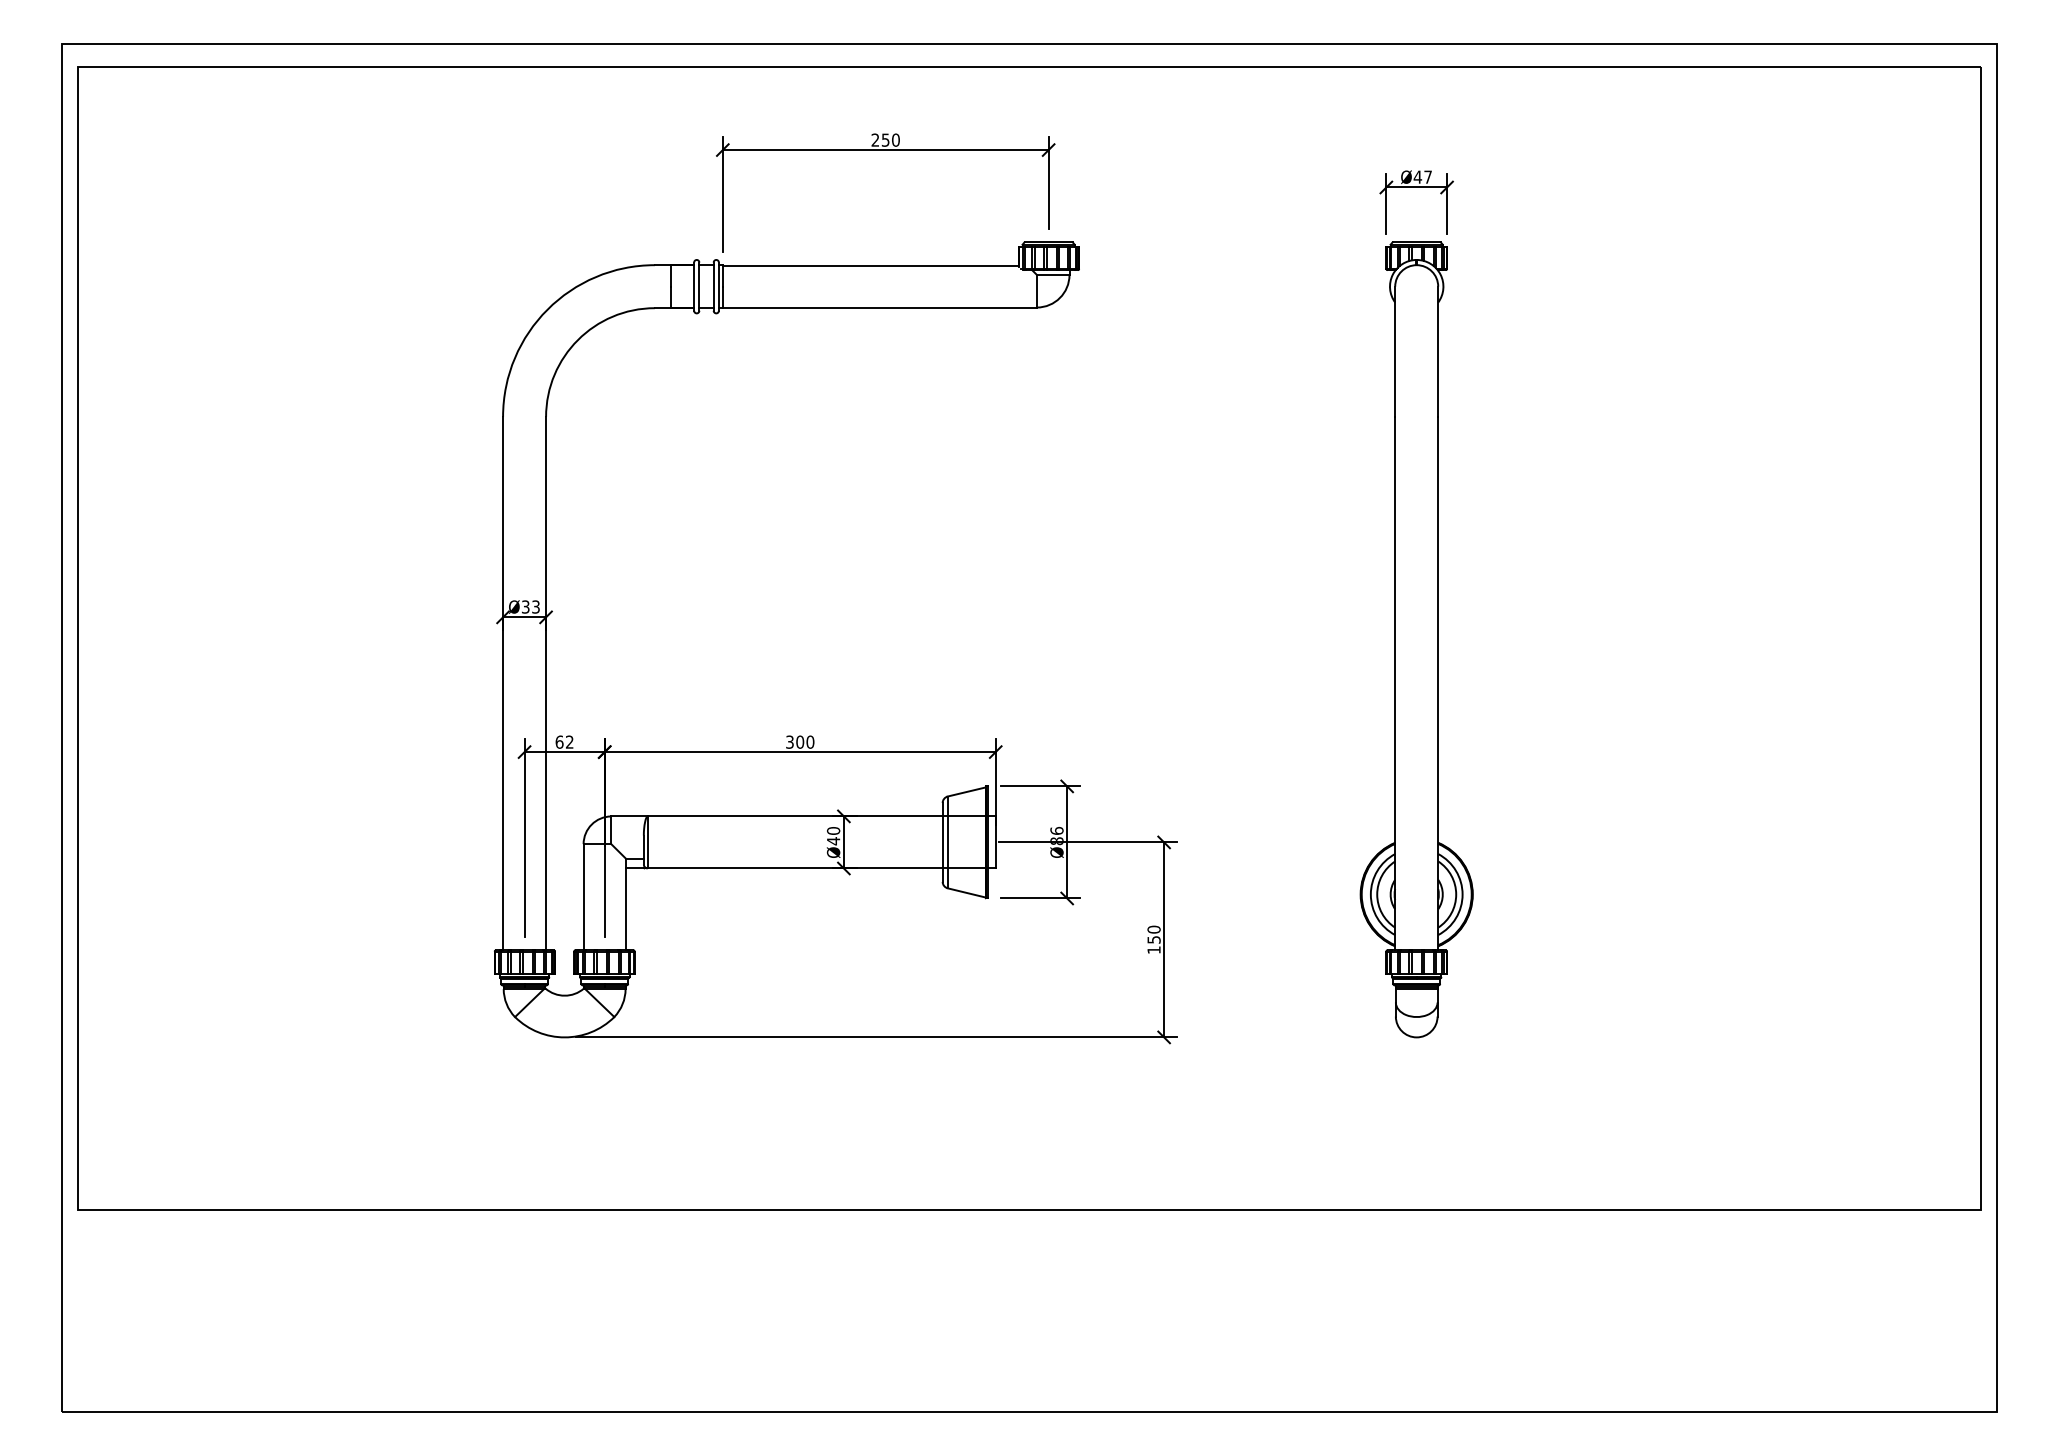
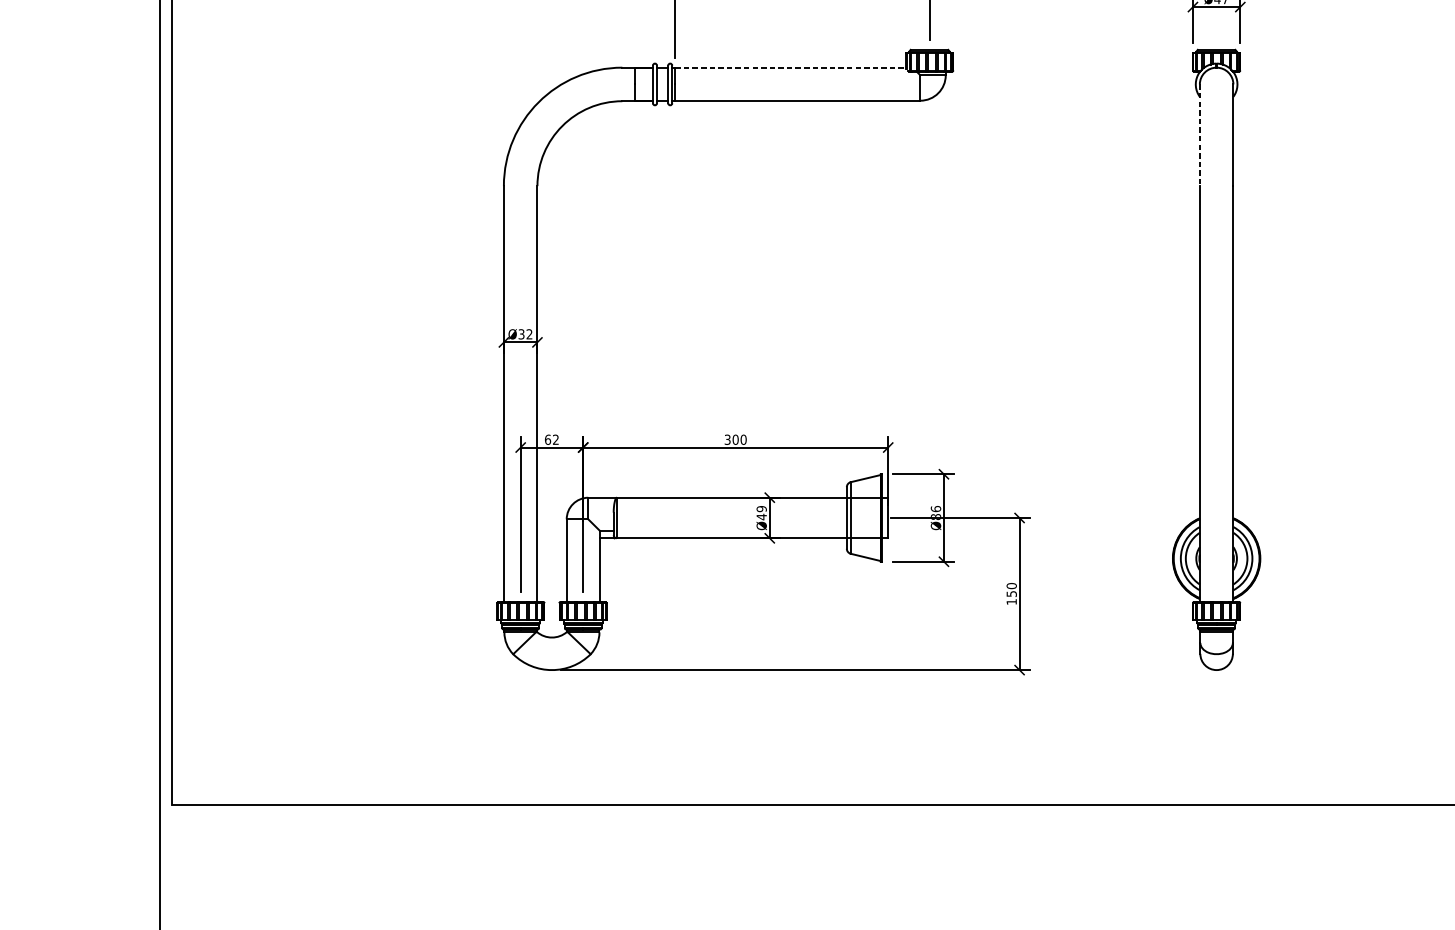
line: (870, 265) -> (790, 67), solid -> dashed
line: (1395, 352) -> (1200, 135), solid -> dashed
text: (535, 606) -> (529, 333), Ø33 -> Ø32
text: (833, 830) -> (761, 508), Ø40 -> Ø49

